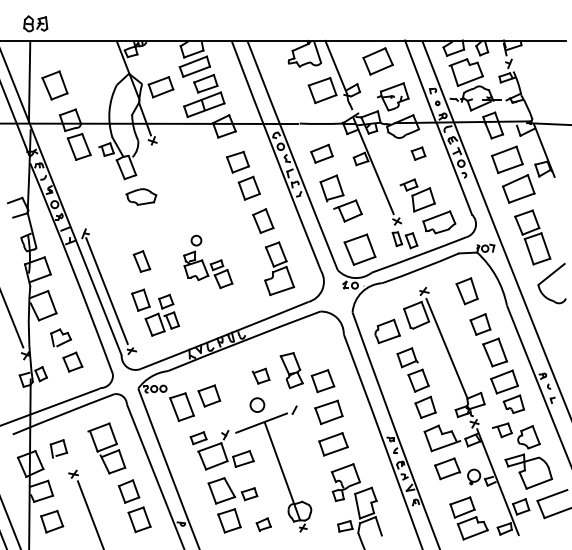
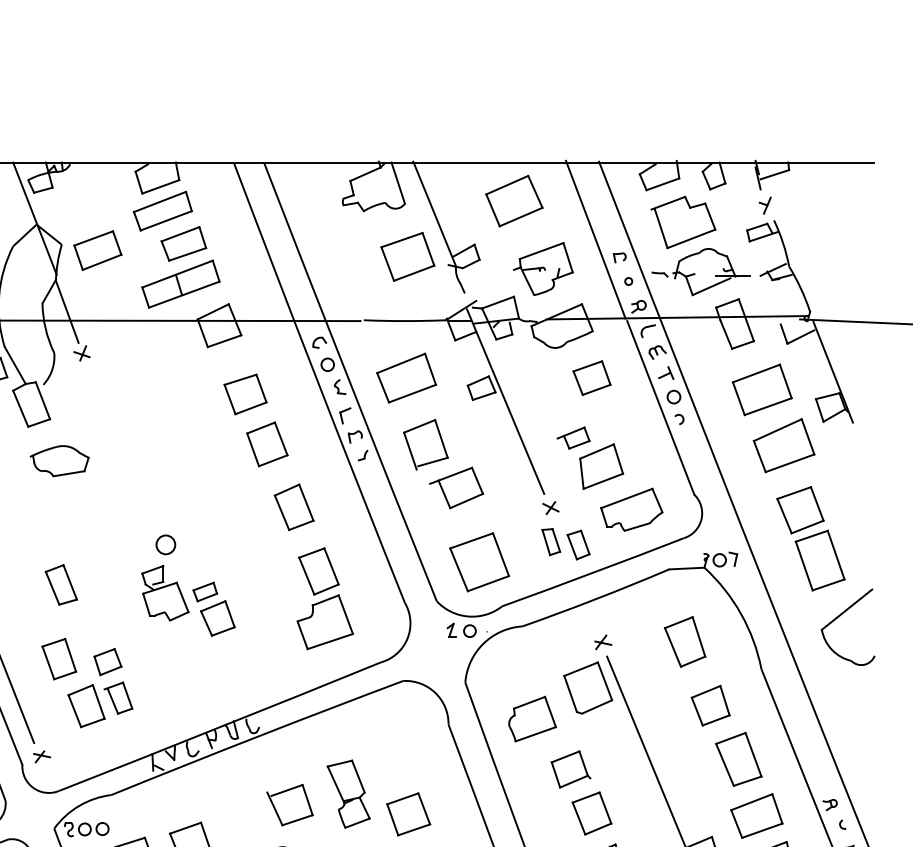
part: (321, 153) -> (405, 377), size x1.43
part: (418, 153) -> (591, 377), size x1.43
part: (260, 375) -> (288, 803), size x1.43

